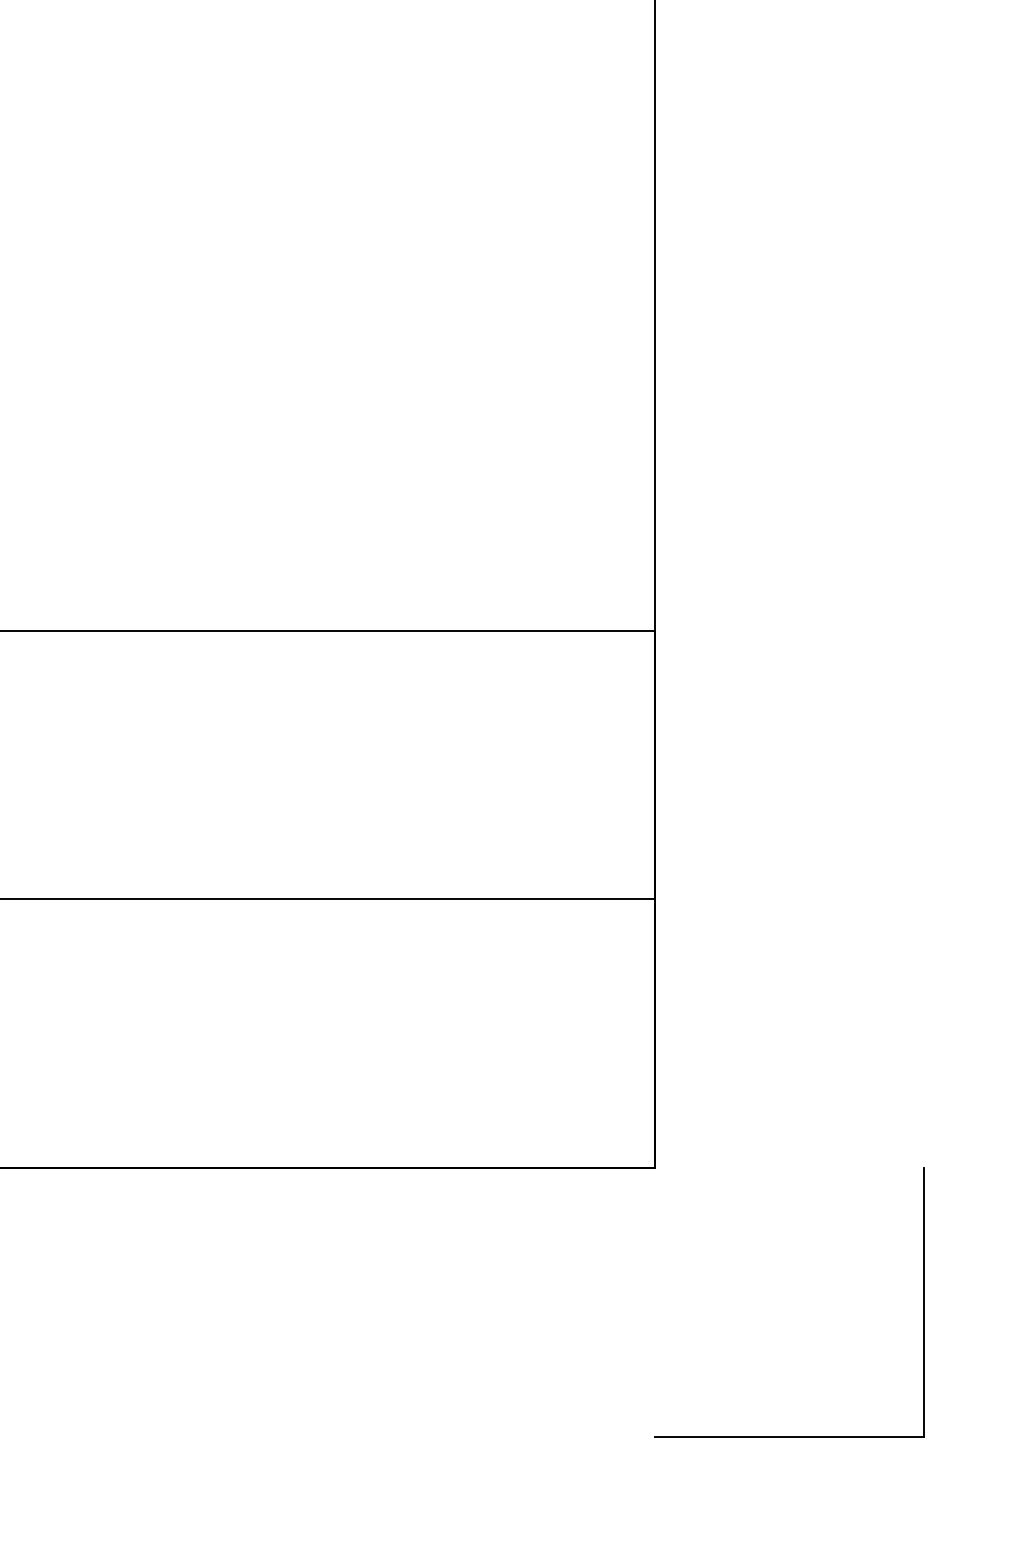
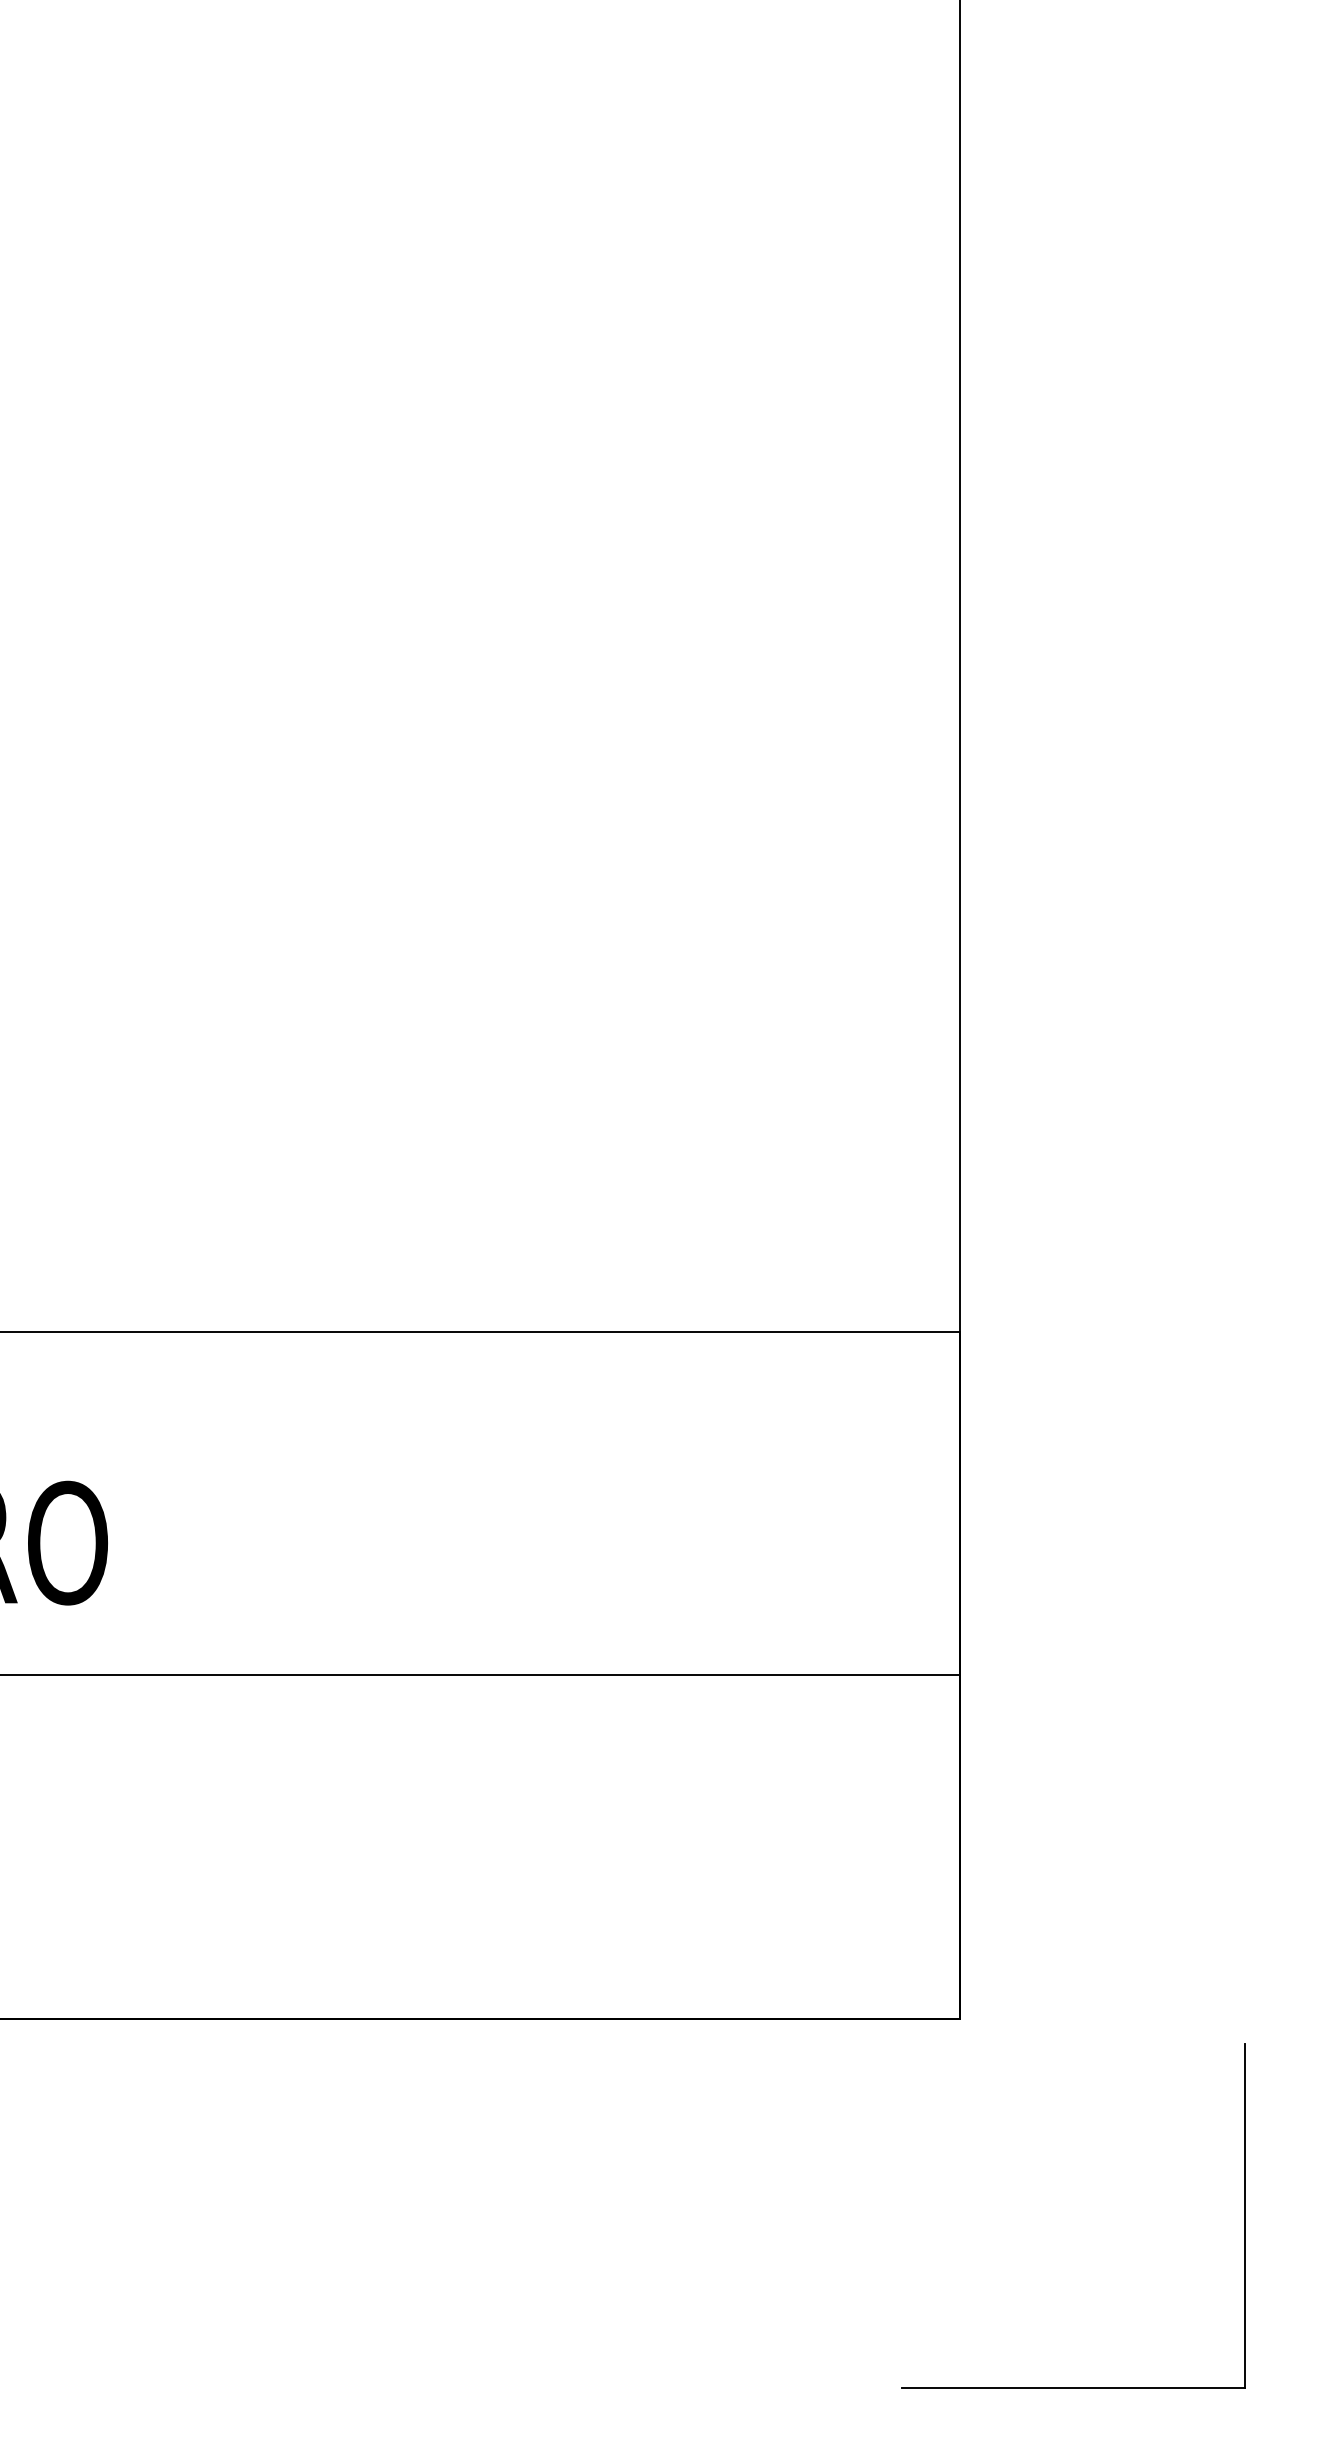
part: (923, 1301) -> (1244, 2215), moved

